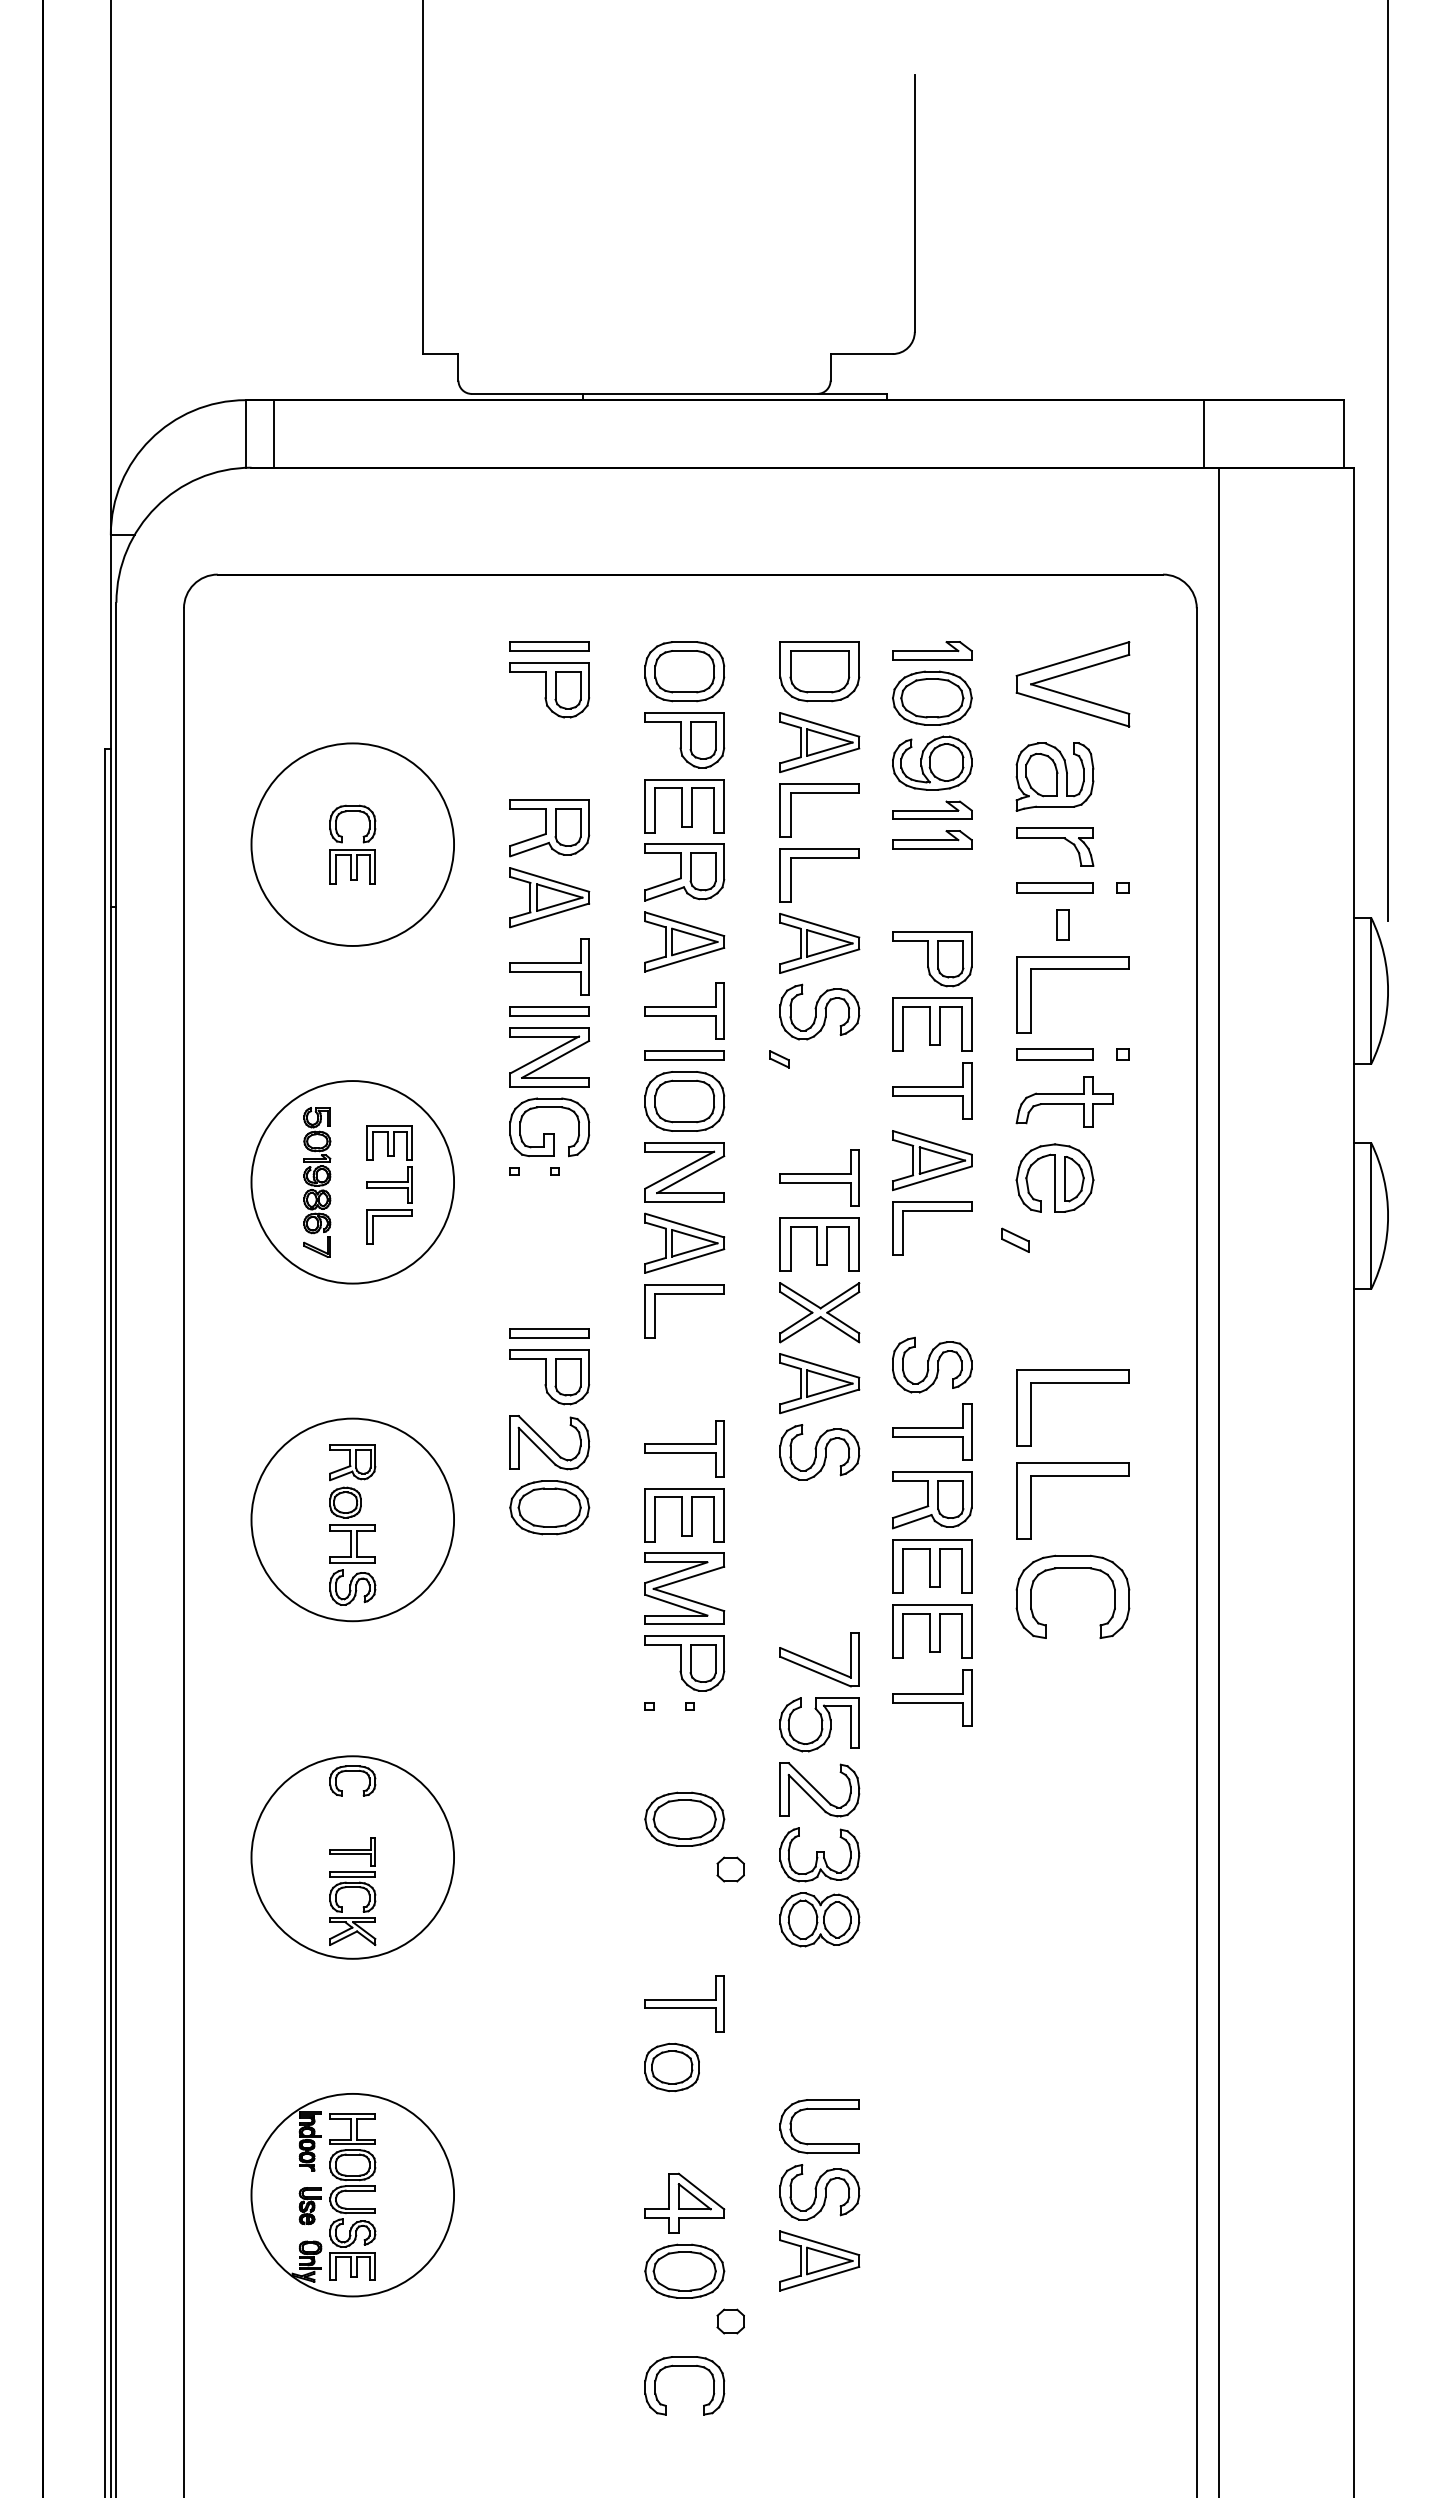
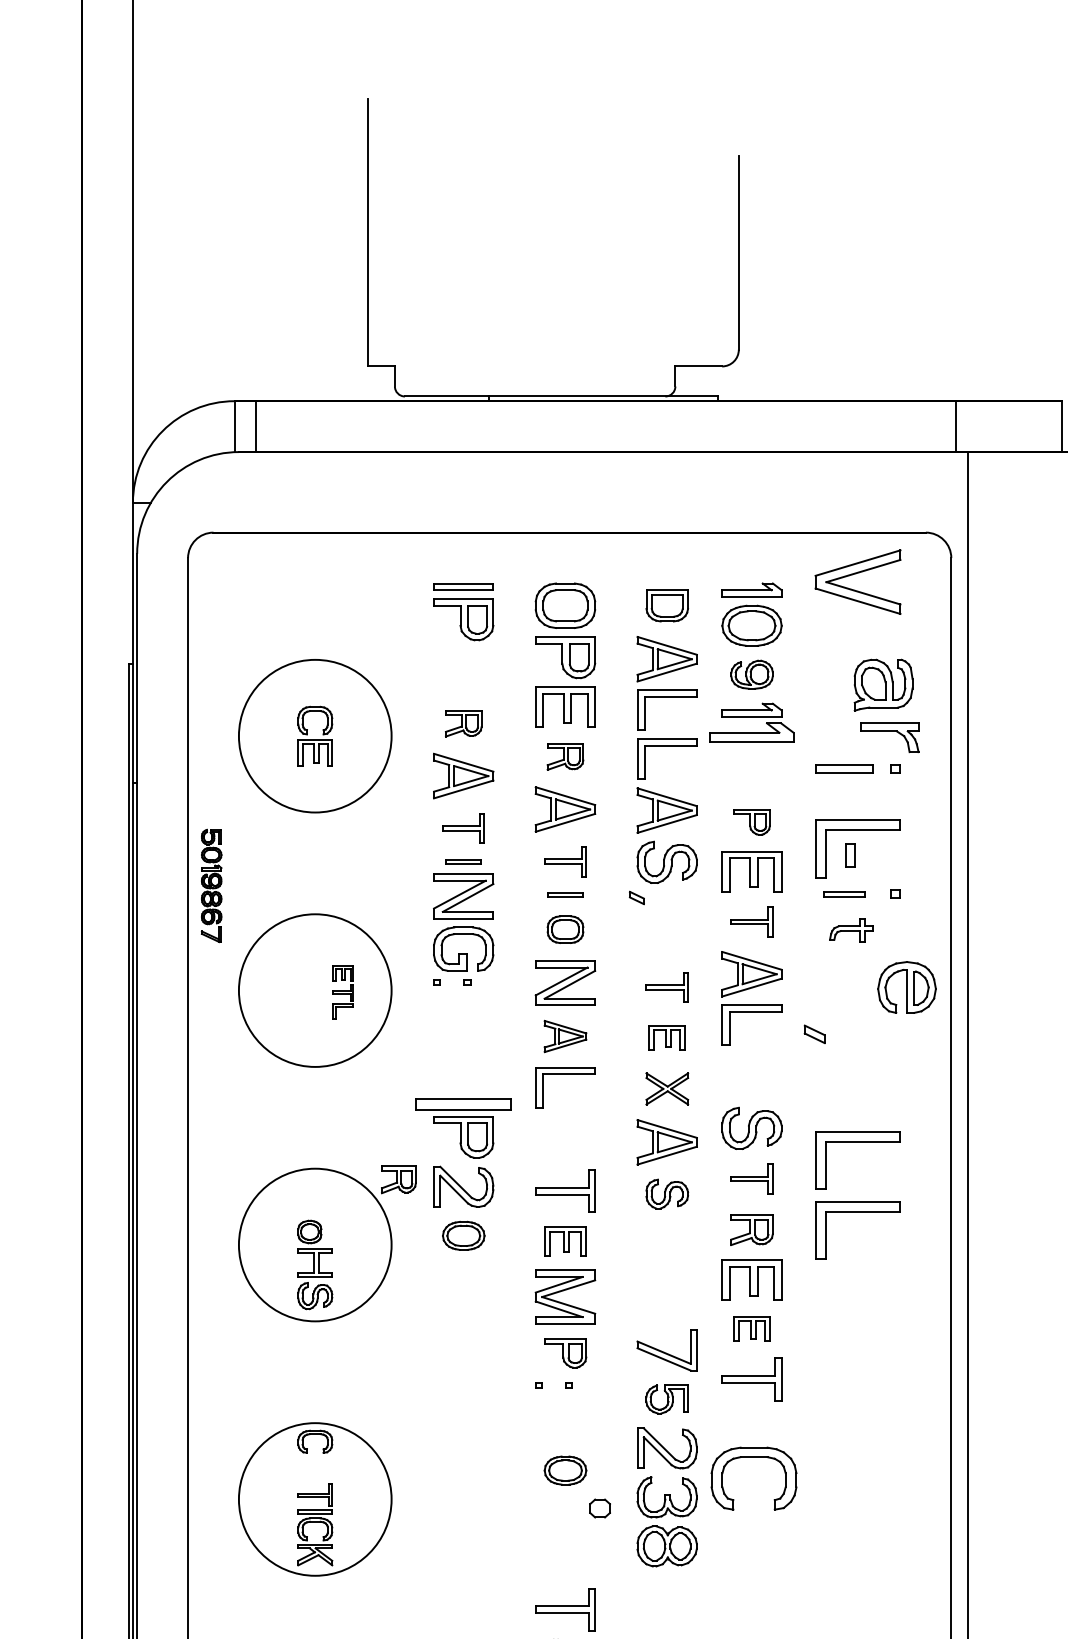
part: (819, 671) -> (666, 605), size x0.7
part: (1068, 694) -> (854, 589), moved
part: (932, 762) -> (752, 674), size x0.7
part: (1054, 776) -> (883, 684), moved
part: (549, 828) -> (463, 723), size x0.6
part: (1055, 838) -> (890, 731), moved
part: (932, 839) -> (752, 732), size x1.4
part: (684, 872) -> (565, 757), size x0.6
part: (1062, 924) -> (850, 855), moved
part: (932, 959) -> (752, 822), size x0.6
part: (549, 966) -> (463, 827), size x0.7
part: (684, 1010) -> (565, 861), size x0.7
part: (549, 1011) -> (463, 861), size x0.6
part: (1054, 1054) -> (844, 894), size x0.7
part: (684, 1055) -> (565, 895), size x0.6
part: (932, 1090) -> (752, 921), size x0.7
part: (684, 1101) -> (565, 929), size x0.6
part: (1064, 1101) -> (851, 929), size x0.6
part: (819, 1177) -> (666, 986), size x0.7
part: (1054, 1177) -> (906, 986), moved
part: (317, 1182) -> (211, 886), moved
part: (389, 1184) -> (342, 992), size x0.6
part: (684, 1242) -> (565, 1035), size x0.7
part: (819, 1244) -> (666, 1037), size x0.6
part: (819, 1312) -> (666, 1088), size x0.7
part: (549, 1333) -> (463, 1104), size x1.6
part: (932, 1431) -> (752, 1178), size x0.7
part: (819, 1452) -> (666, 1194), size x0.7
part: (352, 1462) -> (398, 1179), moved
part: (932, 1500) -> (752, 1230), size x0.7
part: (549, 1507) -> (463, 1235), size x0.7
part: (684, 1515) -> (565, 1241), size x0.7
part: (1072, 1568) -> (753, 1457), moved
part: (932, 1631) -> (752, 1329), size x0.6
part: (684, 1663) -> (565, 1353), size x0.7
part: (819, 1724) -> (666, 1399), size x0.7
part: (684, 1818) -> (565, 1470), size x0.7

